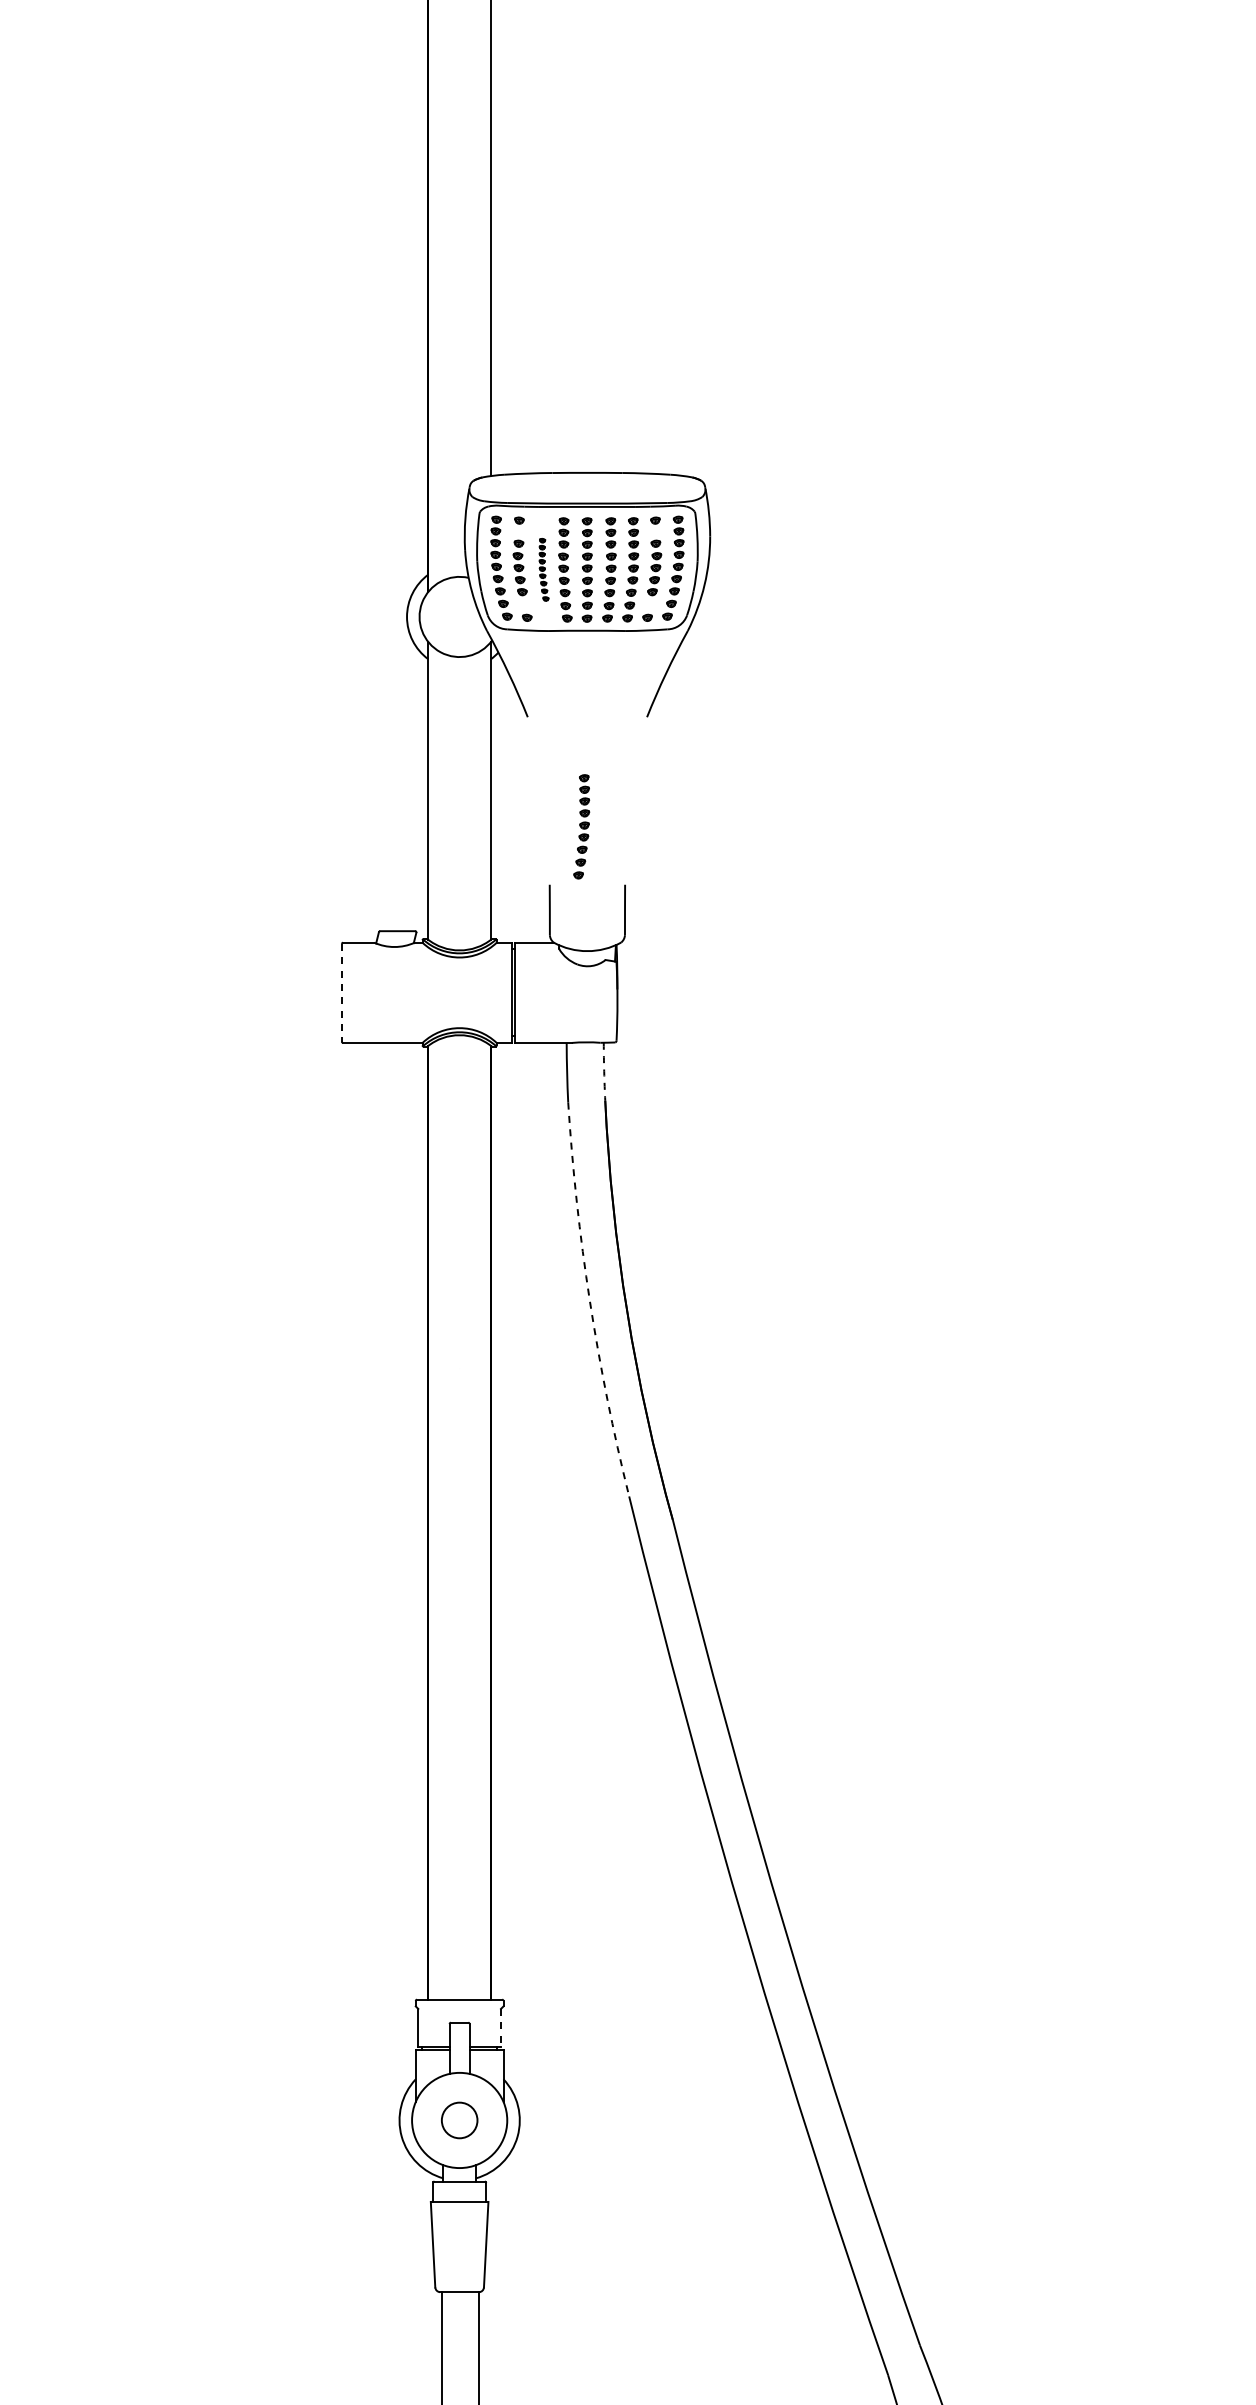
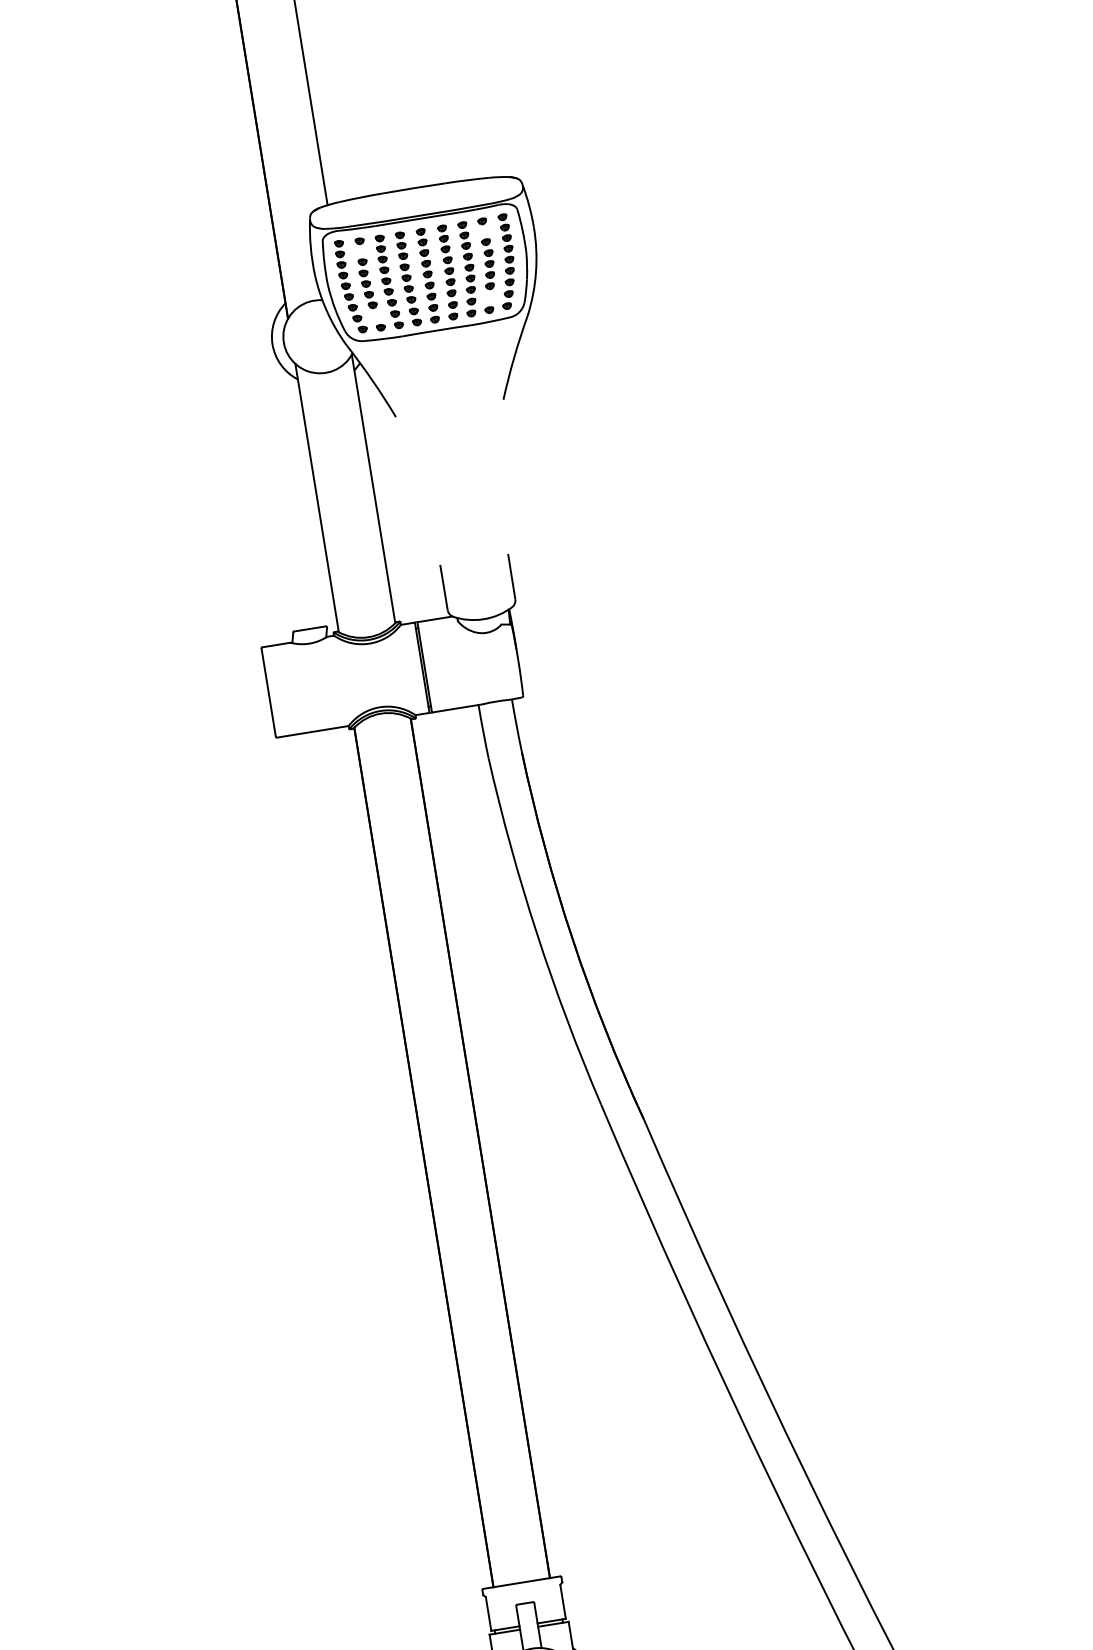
part: (543, 569) -> (388, 281), size x1.67
part: (581, 826) -> (460, 507), removed
line: (341, 992) -> (268, 692), dashed -> solid
arc: (604, 1071) -> (516, 725), dashed -> solid
arc: (589, 1300) -> (536, 933), dashed -> solid
line: (500, 2027) -> (562, 1601), dashed -> solid

